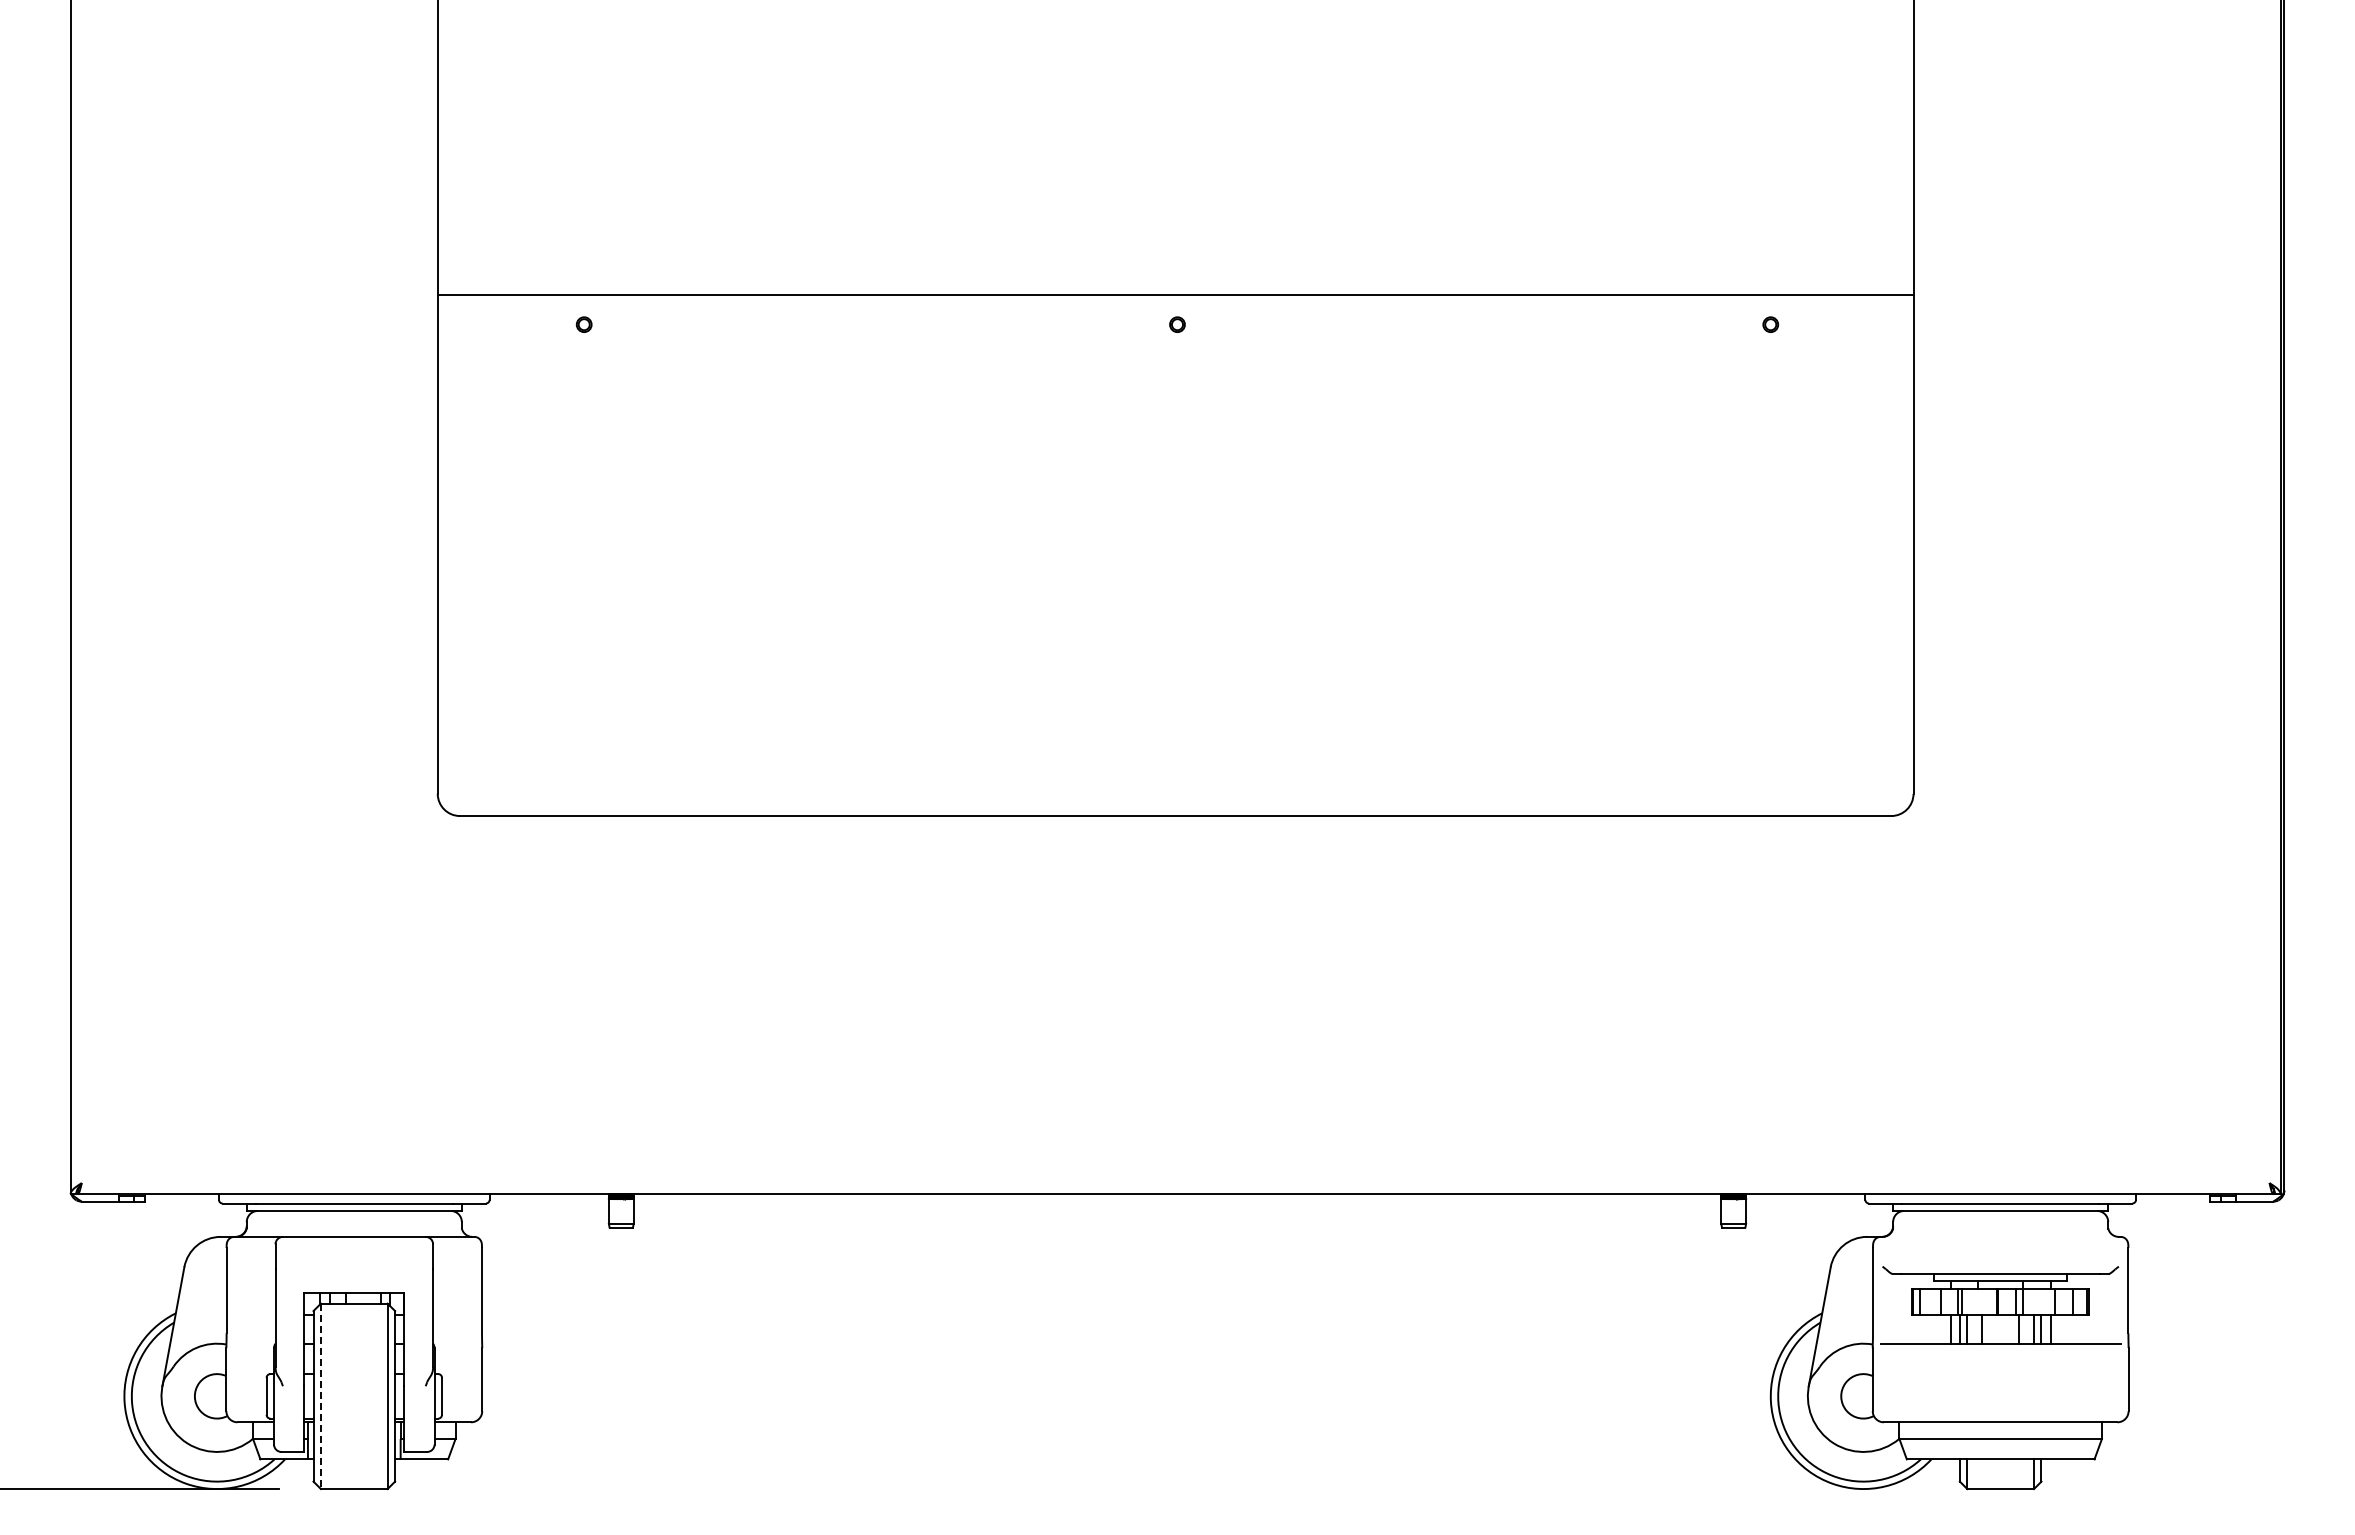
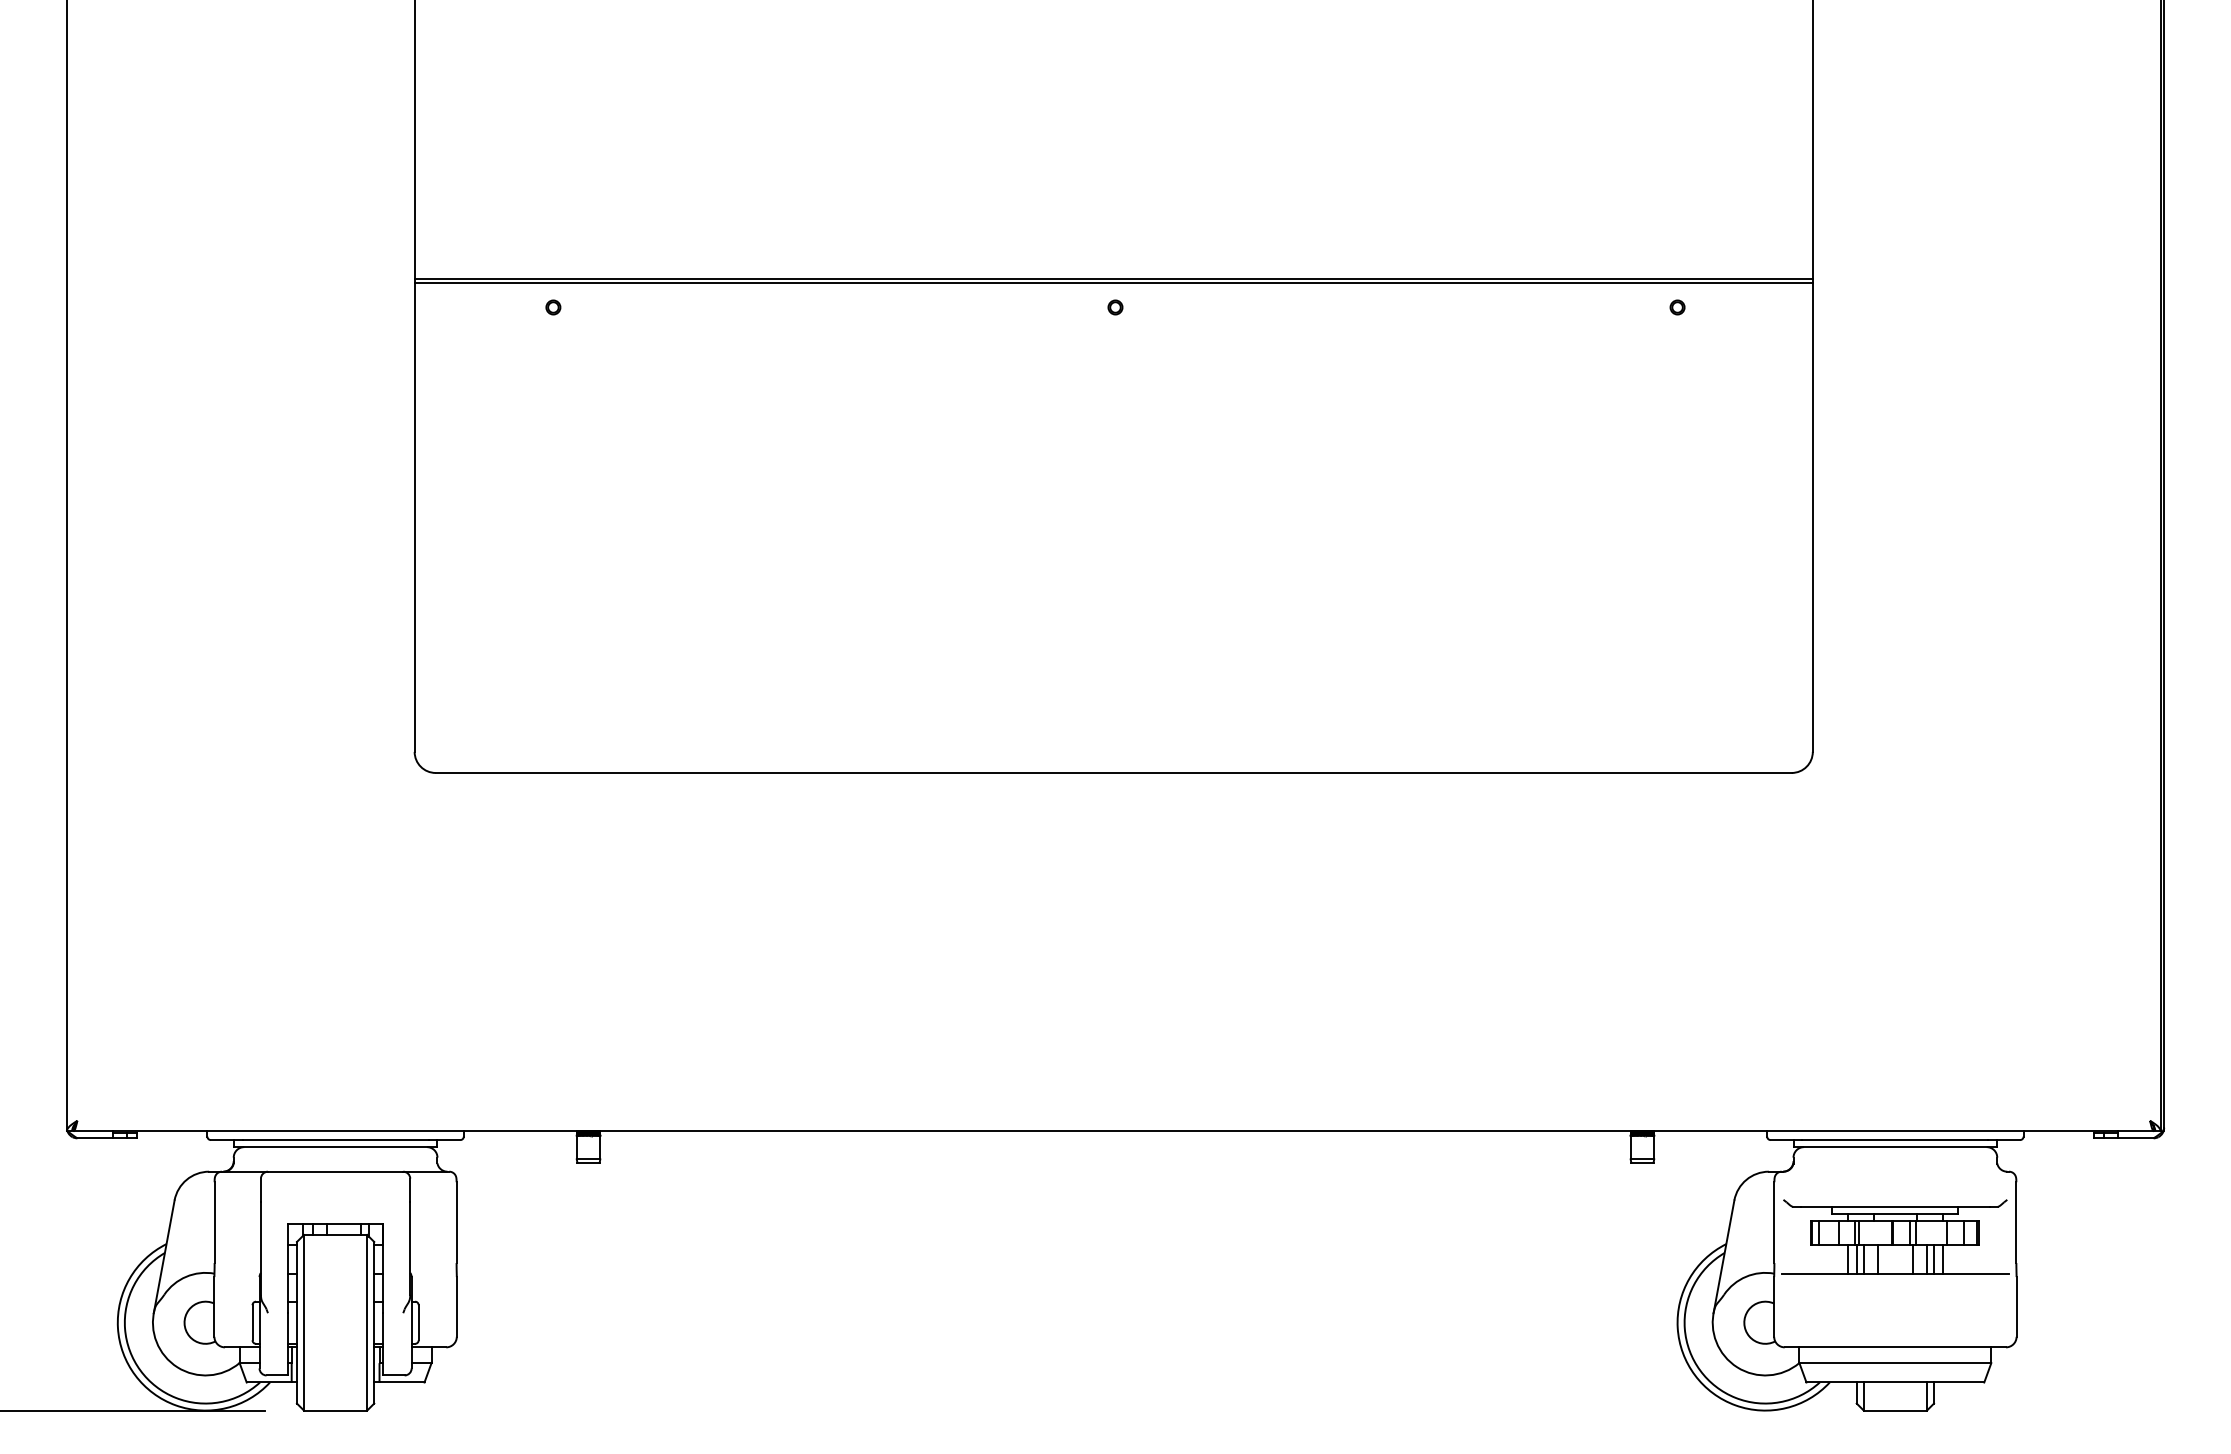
line: (1175, 298) -> (1113, 282), added
line: (320, 1396) -> (303, 1322), dashed -> solid

